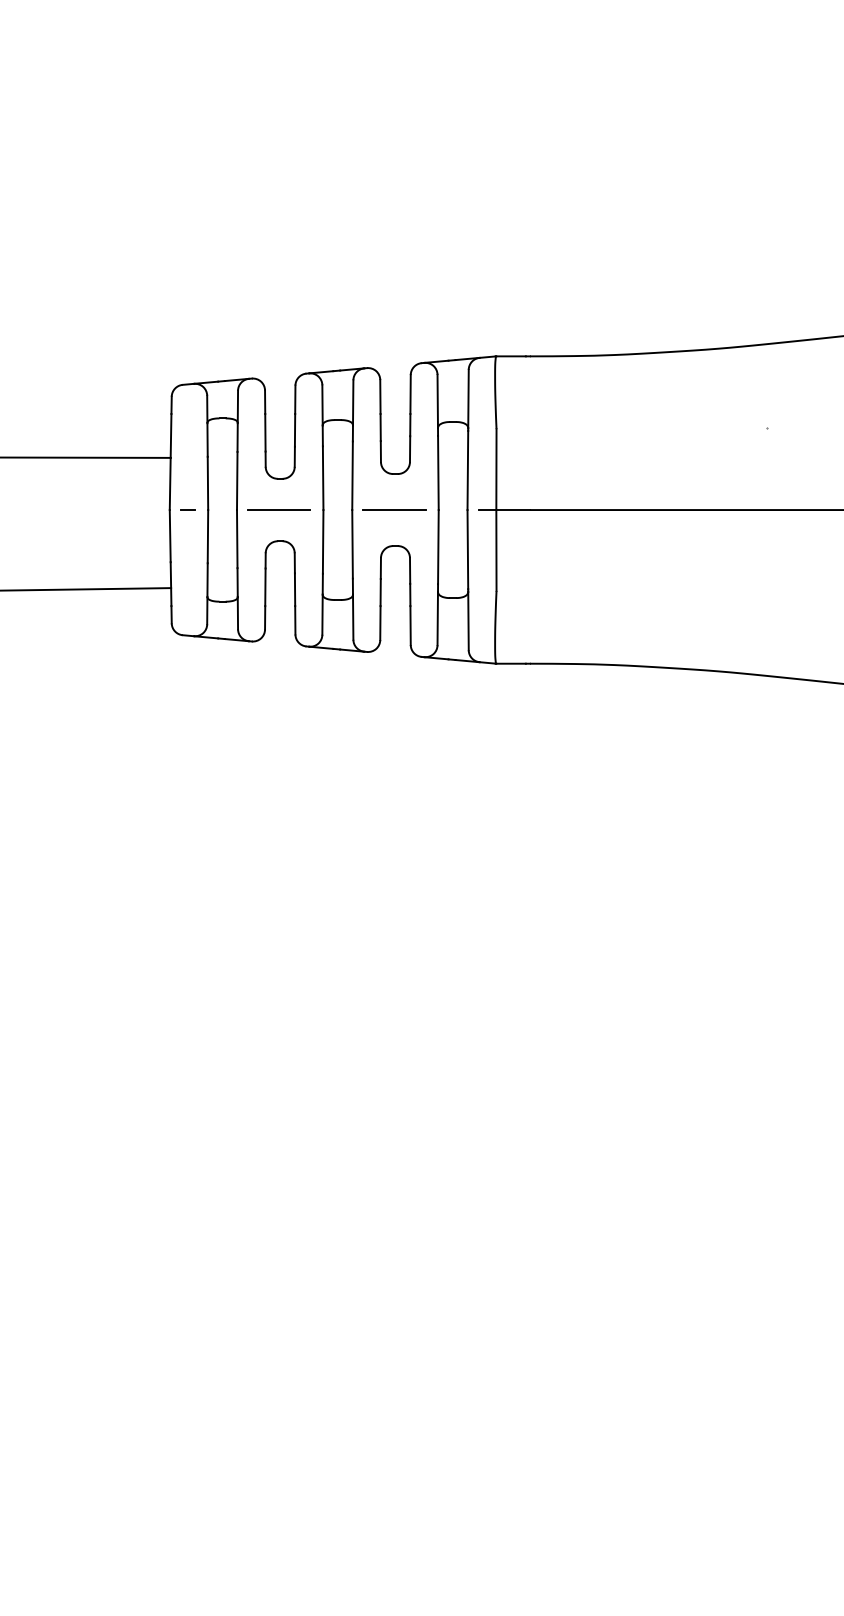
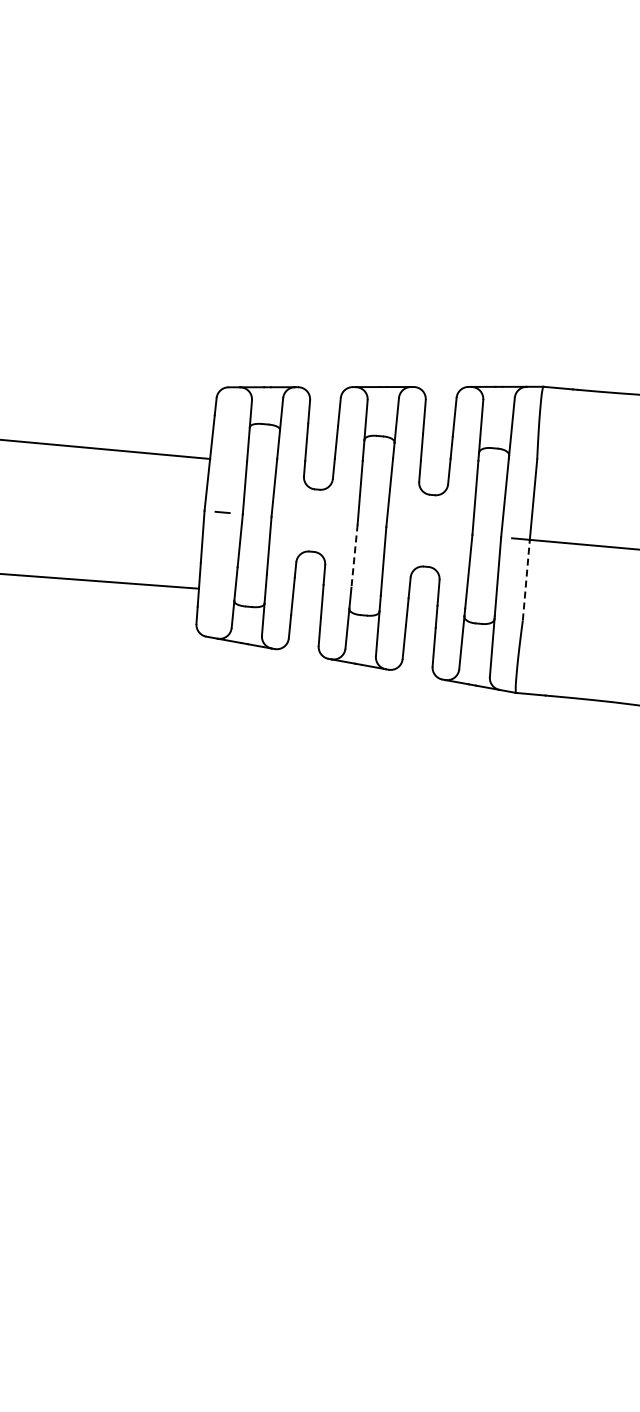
line: (279, 510) -> (313, 521), removed
line: (394, 510) -> (428, 531), removed
line: (323, 541) -> (354, 555), solid -> dashed
line: (496, 549) -> (526, 579), solid -> dashed

